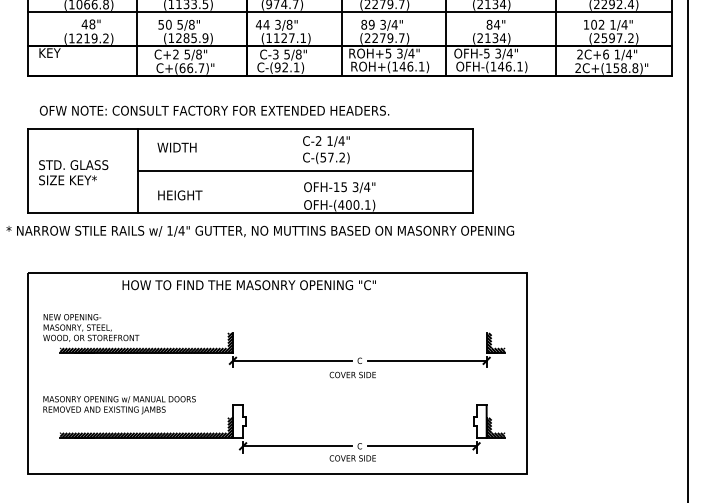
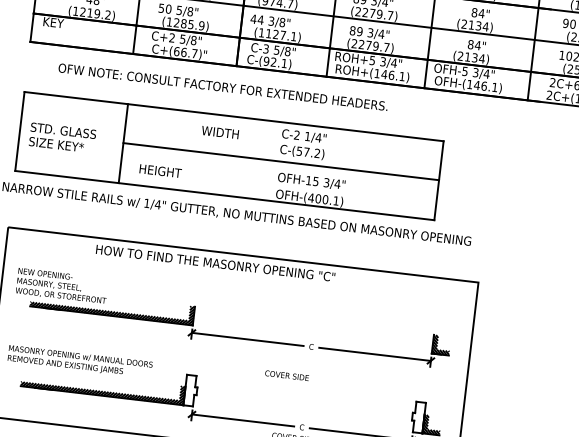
text: (214, 110) -> (223, 86), moved
text: (176, 147) -> (219, 132), moved
text: (352, 374) -> (286, 375), moved

